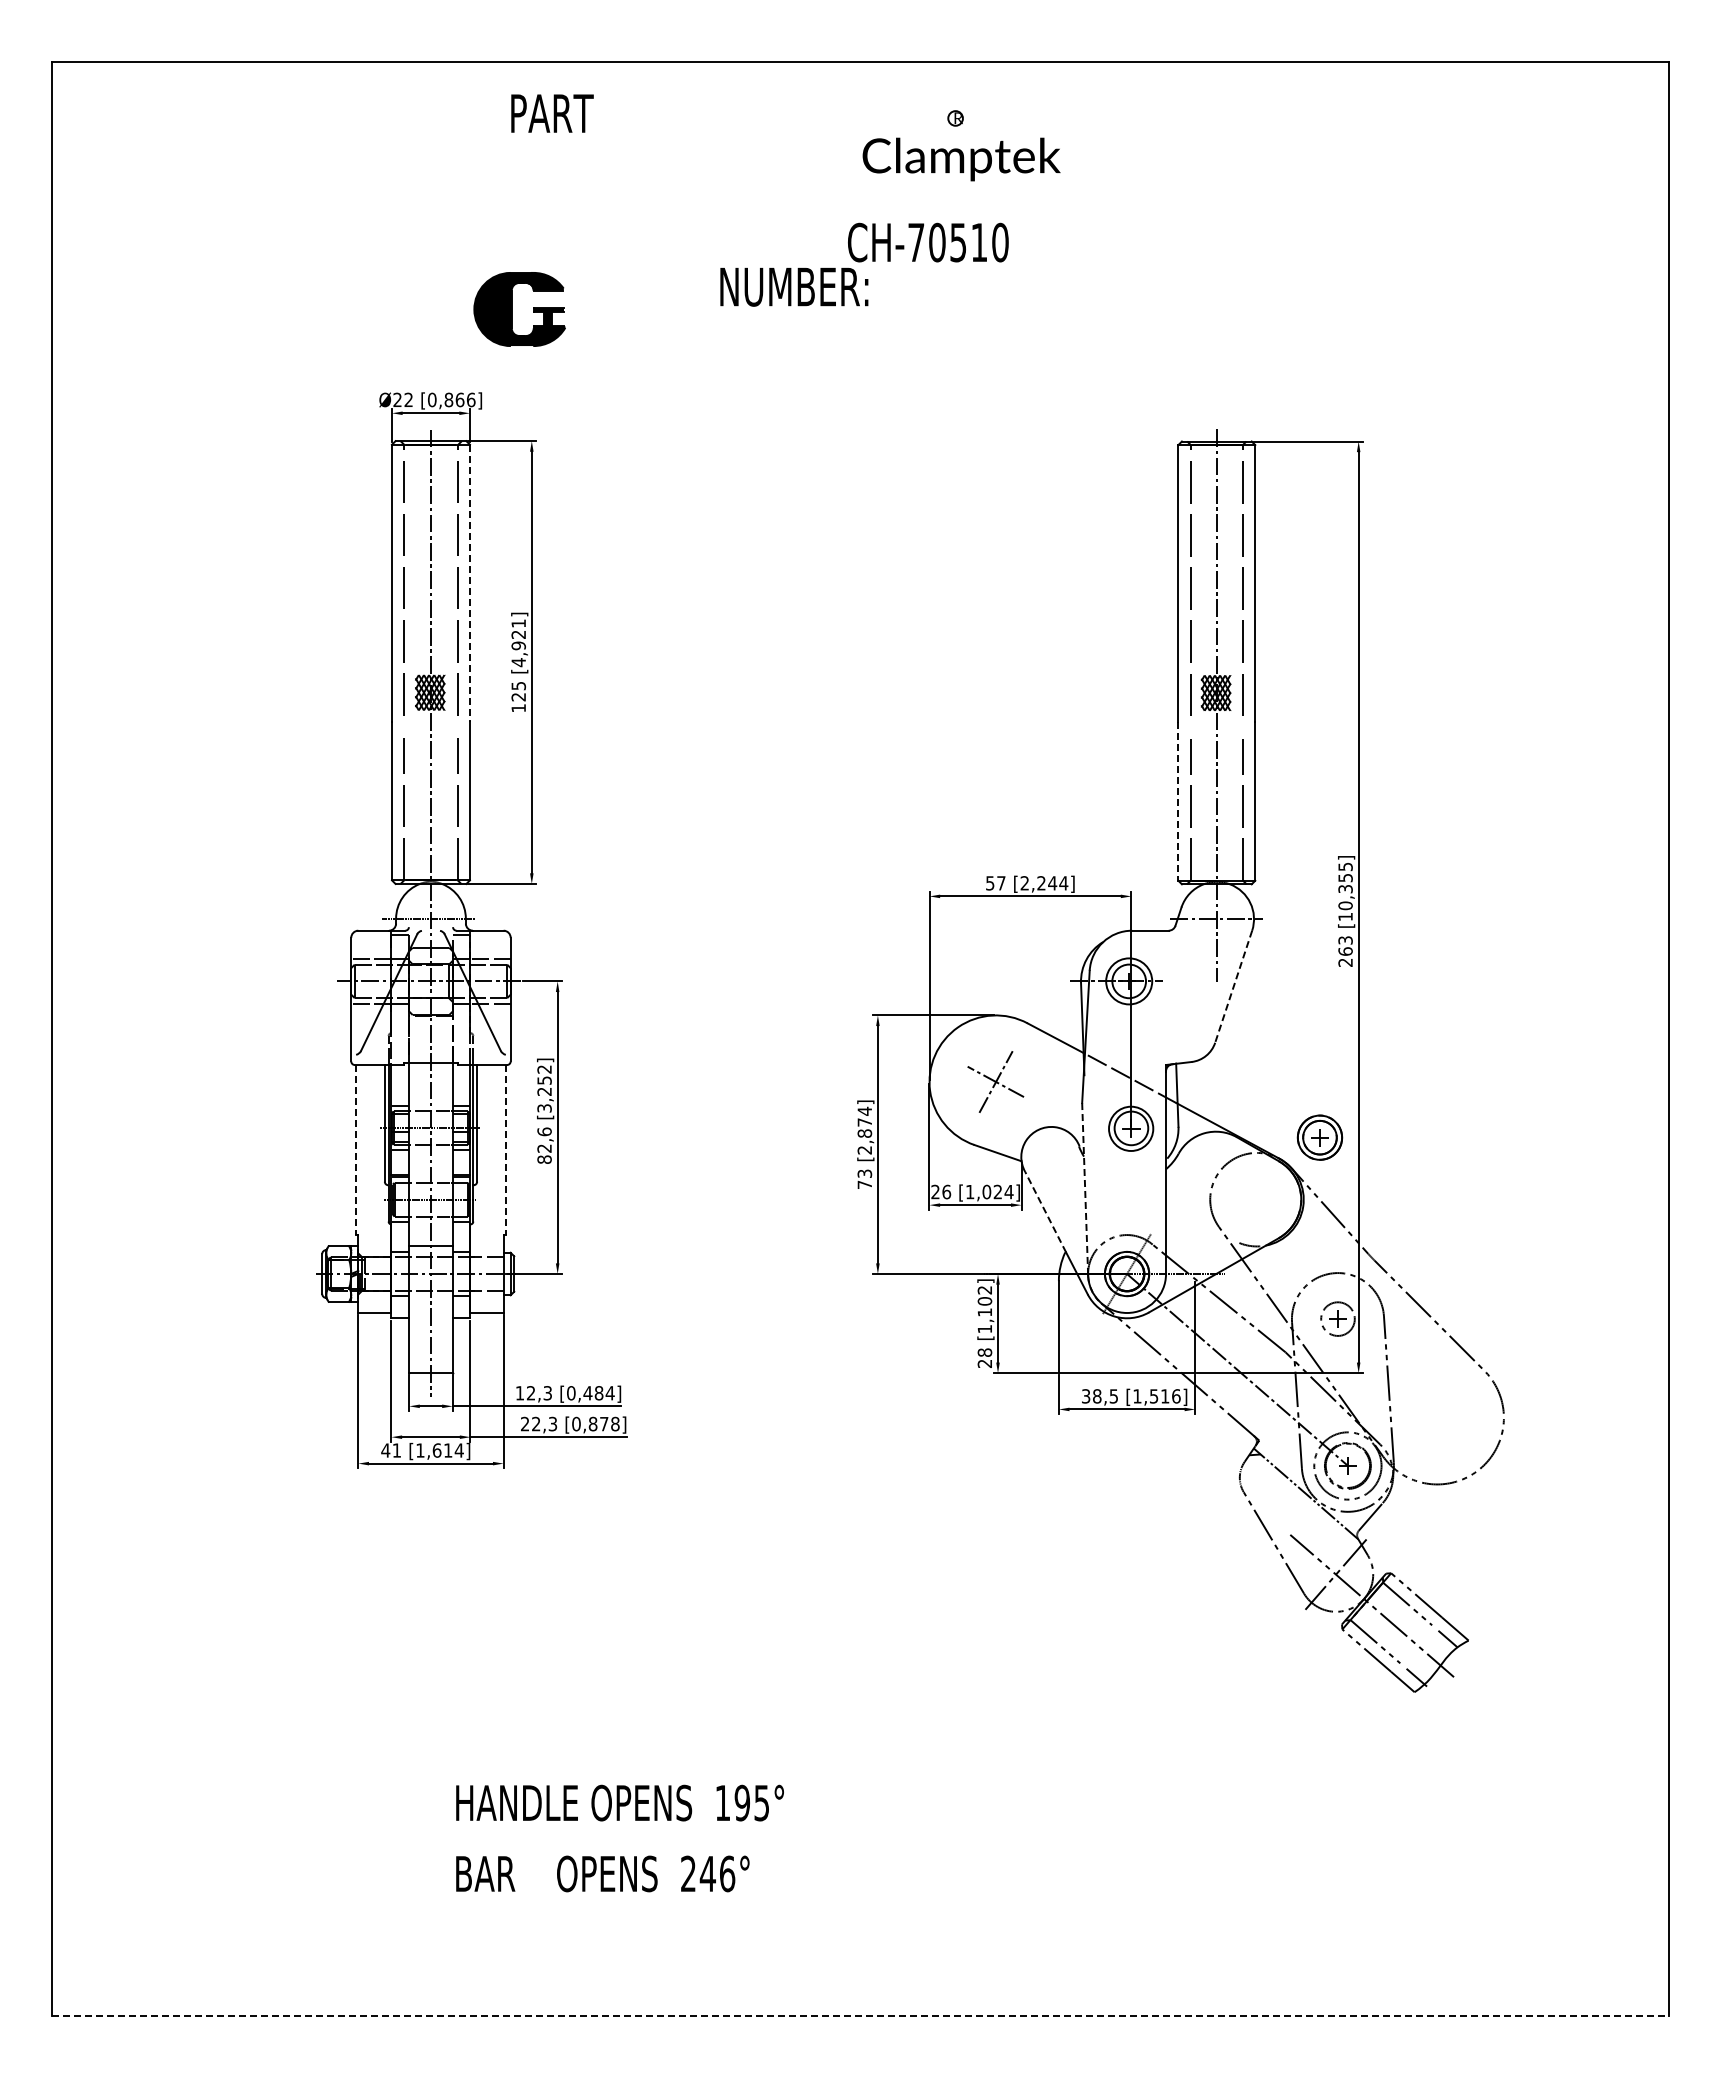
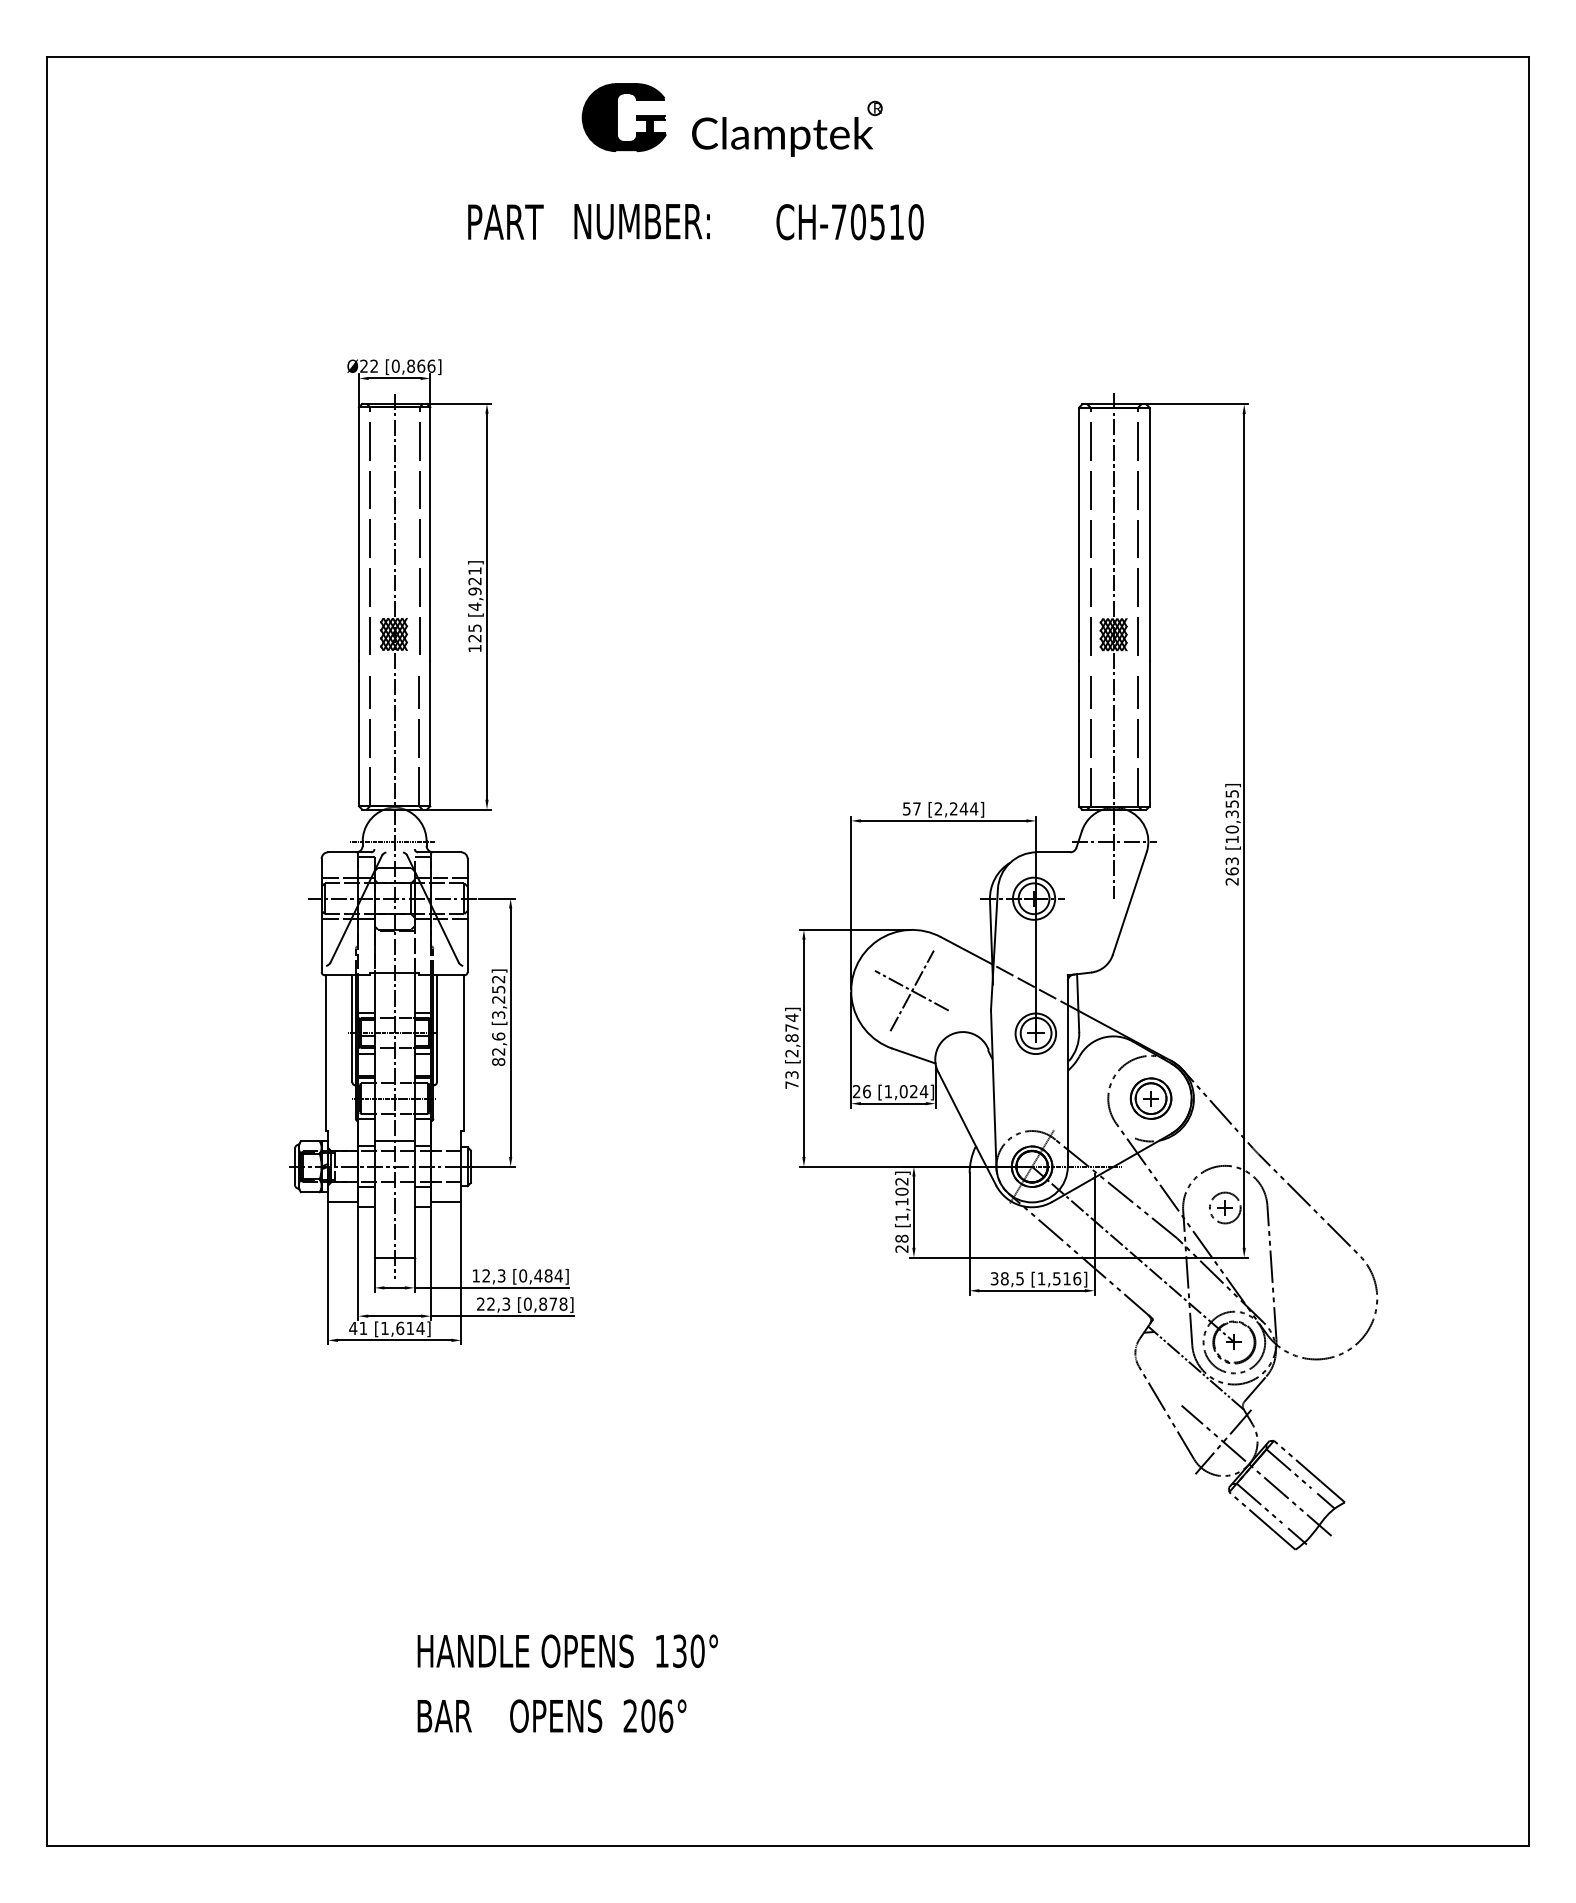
text: (552, 113) -> (505, 222), moved
text: (961, 159) -> (782, 136), moved
text: (794, 287) -> (642, 222), moved
part: (512, 309) -> (617, 117), moved
line: (469, 583) -> (429, 534), dashed -> solid
line: (1178, 801) -> (1079, 733), dashed -> solid
line: (1233, 986) -> (1129, 903), dashed -> solid
part: (995, 1081) -> (911, 990), size x1.43
part: (1319, 1137) -> (1150, 1098), moved
line: (355, 1150) -> (325, 1053), dashed -> solid
line: (506, 1150) -> (463, 1053), dashed -> solid
line: (1085, 1188) -> (994, 1088), dashed -> solid
line: (1045, 1211) -> (957, 1109), dashed -> solid
text: (751, 1802) -> (688, 1650), 195° -> 130°
text: (707, 1873) -> (647, 1715), 246° -> 206°
line: (860, 2015) -> (788, 1845), dashed -> solid

